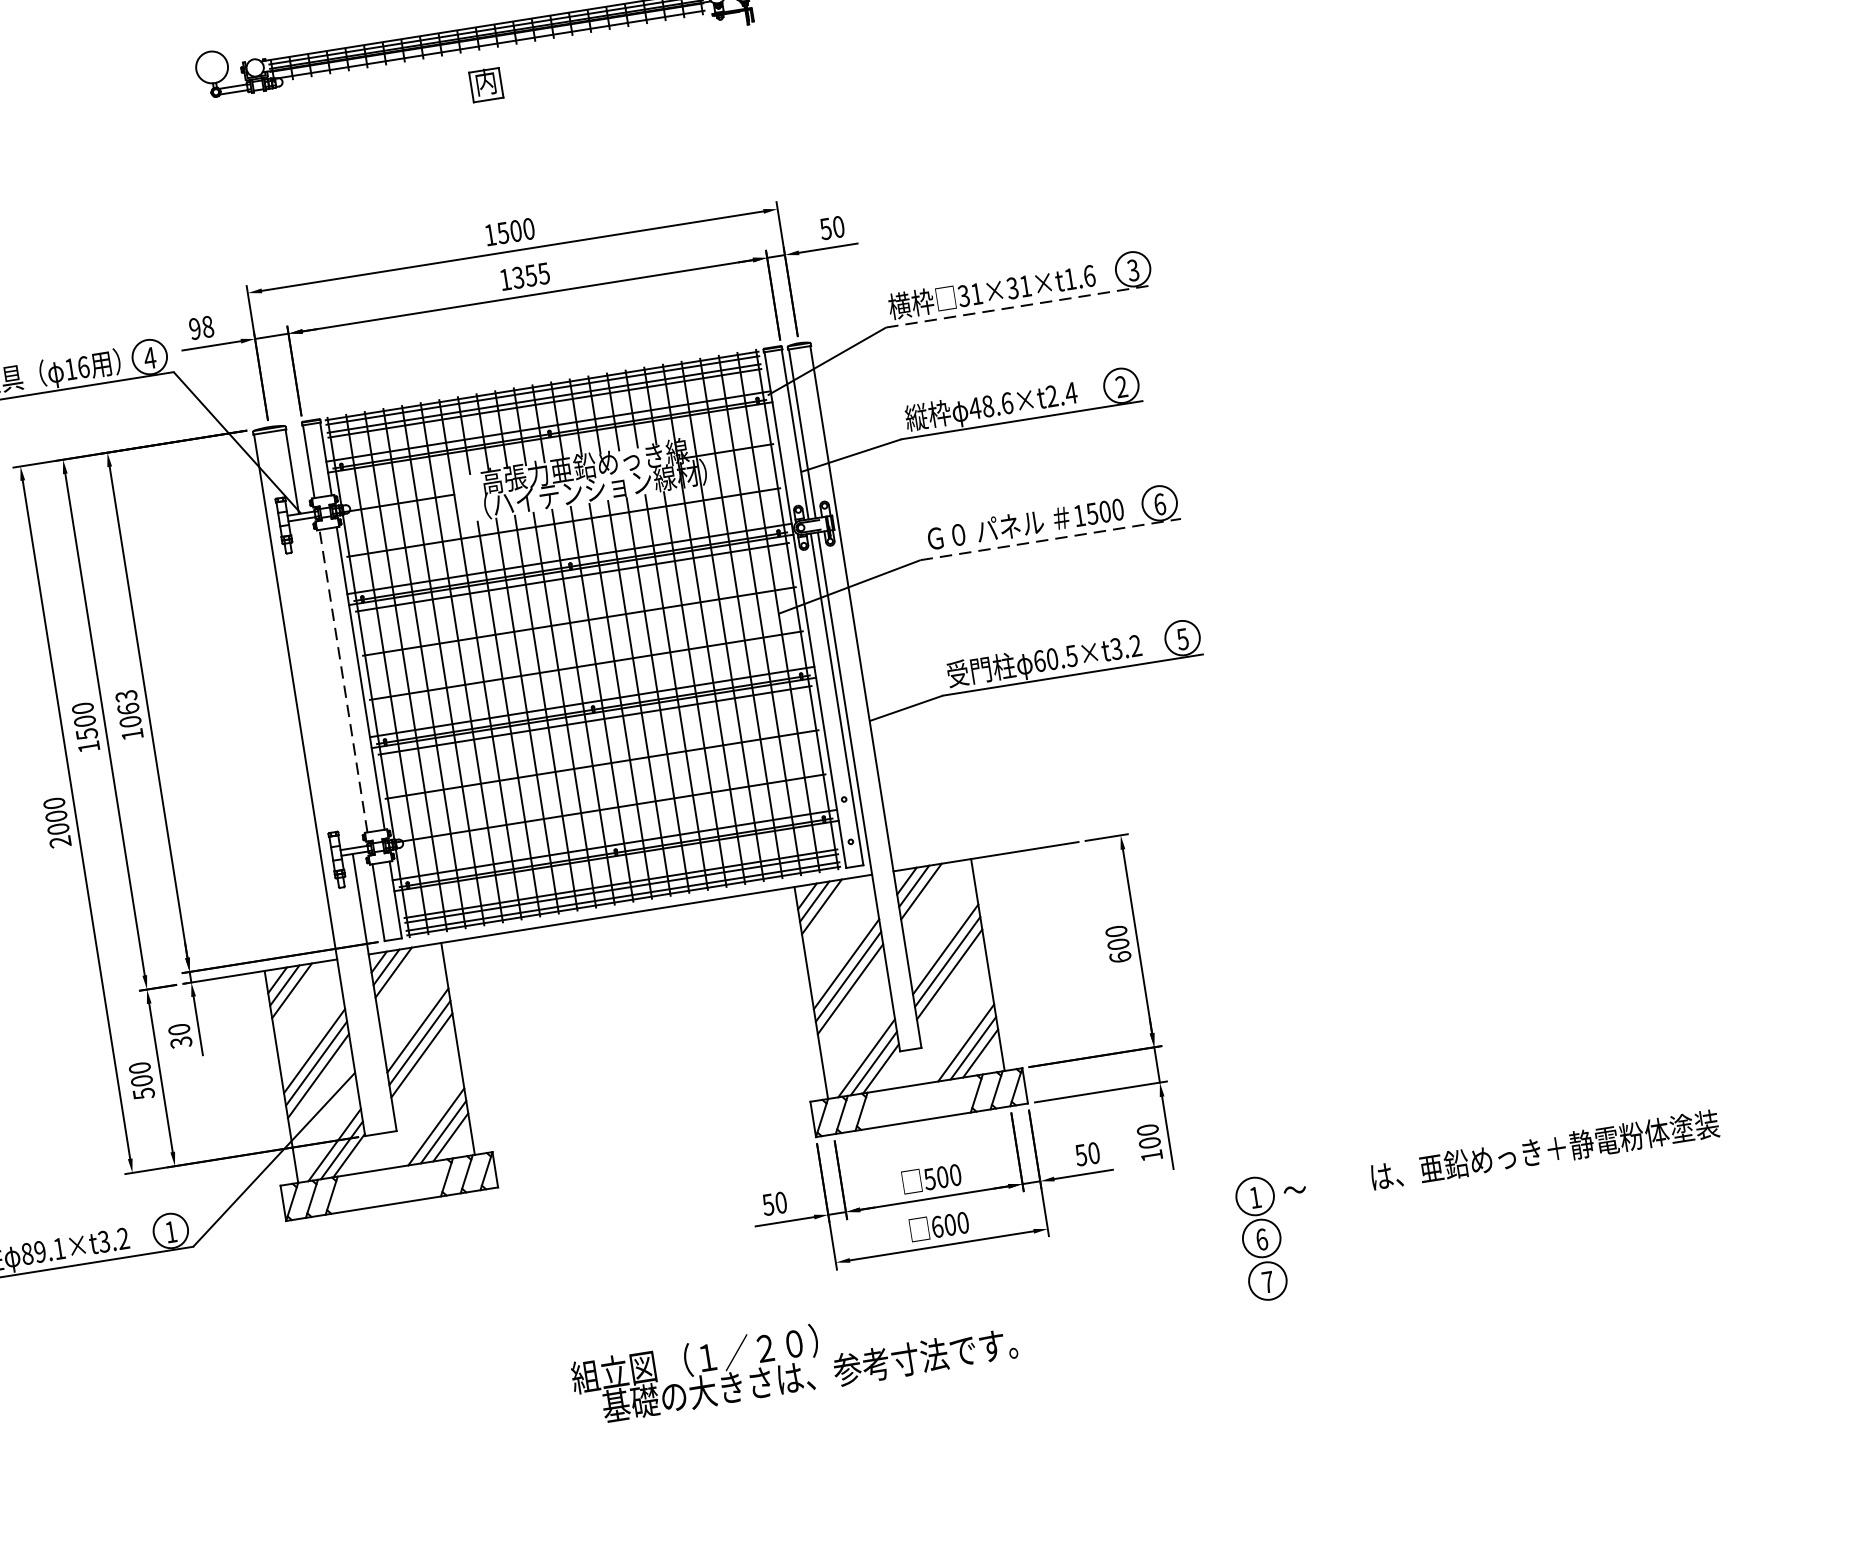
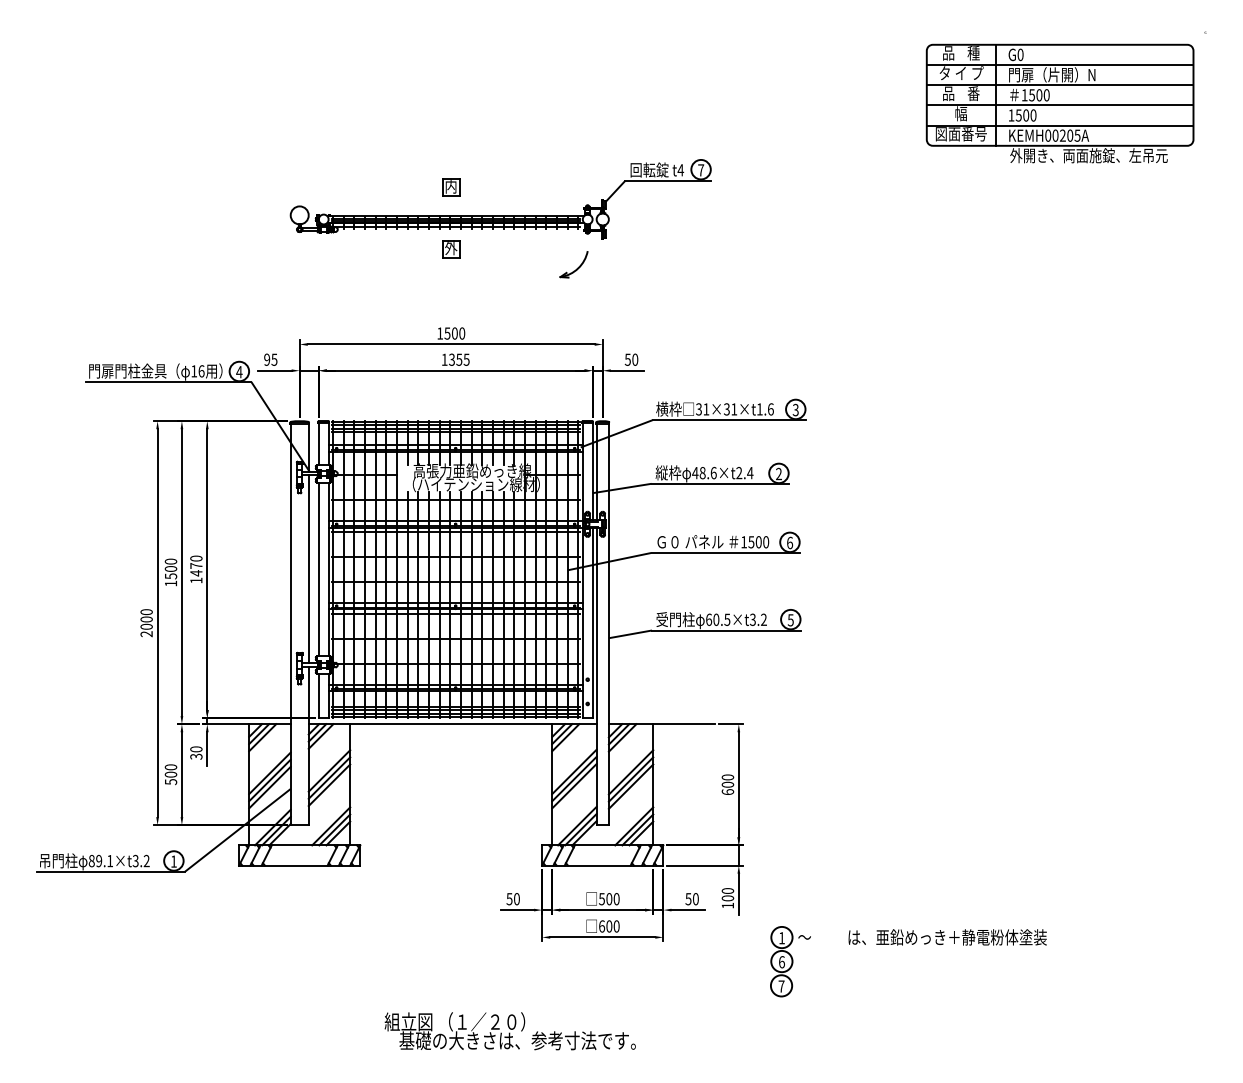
part: (704, 77) -> (573, 264), added
text: (486, 83) -> (451, 248), 内 -> 外
line: (1020, 307) -> (729, 420), dashed -> solid
text: (207, 326) -> (274, 359), 98 -> 95
line: (1051, 538) -> (726, 552), dashed -> solid
line: (342, 681) -> (318, 569), dashed -> solid
line: (325, 684) -> (308, 569), added
text: (128, 708) -> (196, 565), 1063 -> 1470
text: (792, 1361) -> (509, 1031), moved

